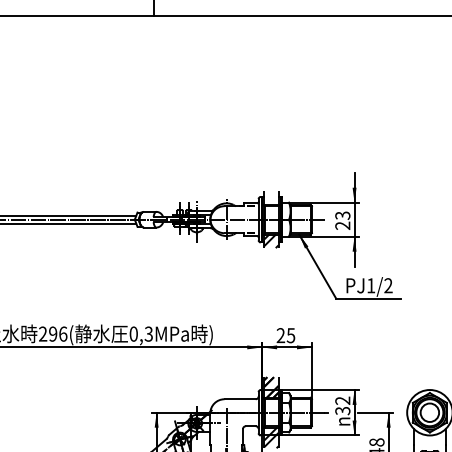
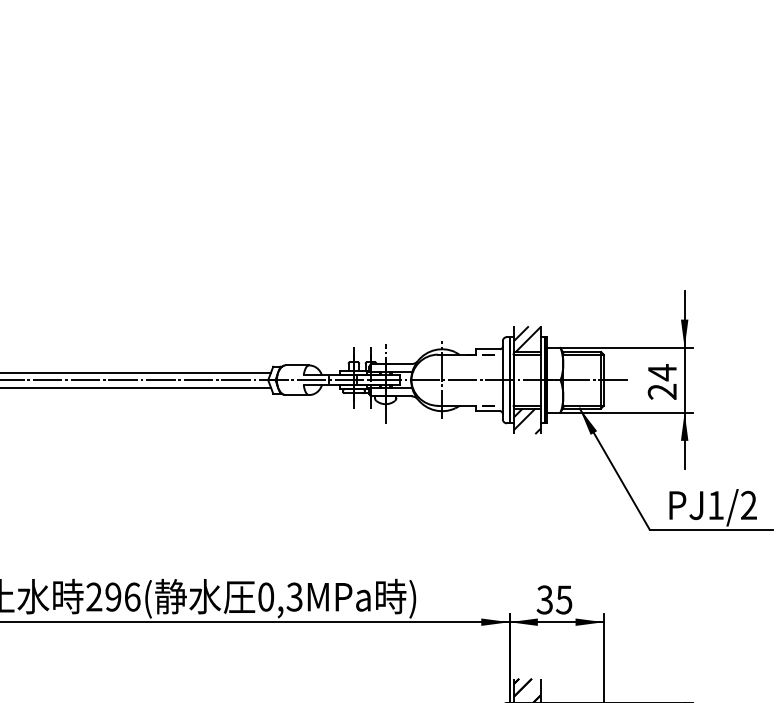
hatch: (271, 197) -> (527, 338), added
text: (342, 215) -> (661, 372), 23 -> 24
text: (280, 335) -> (544, 599), 25 -> 35

